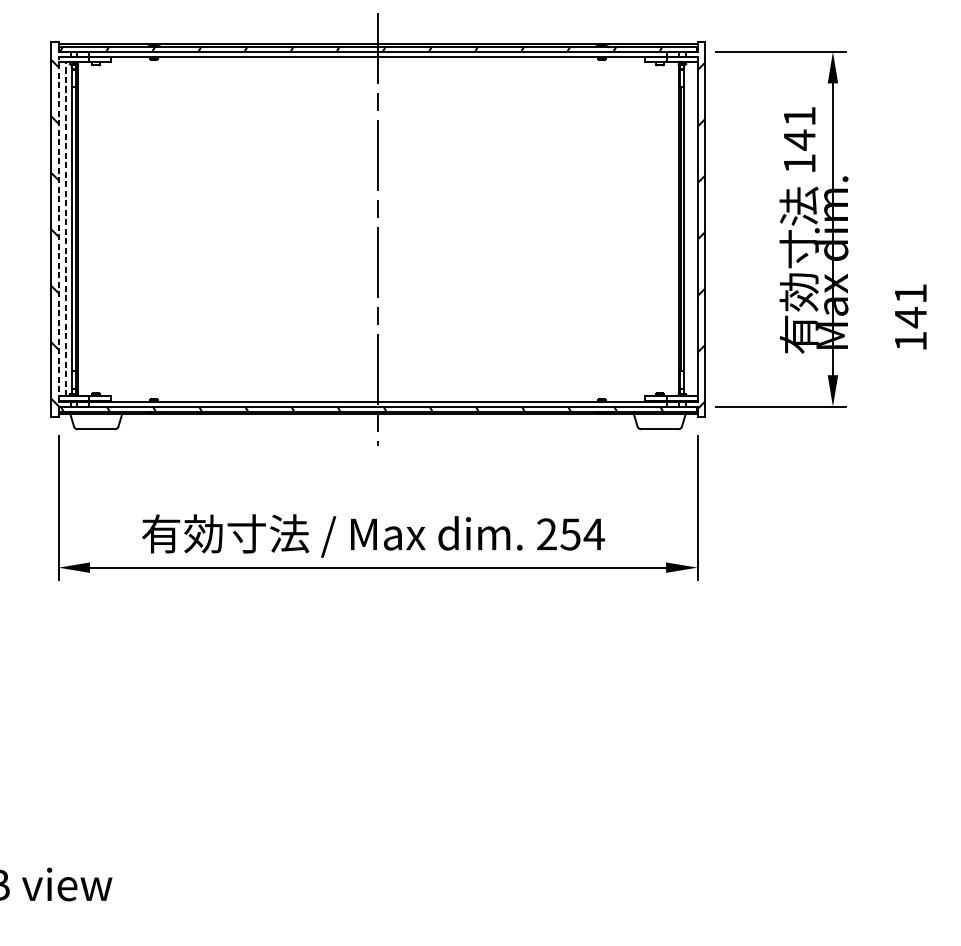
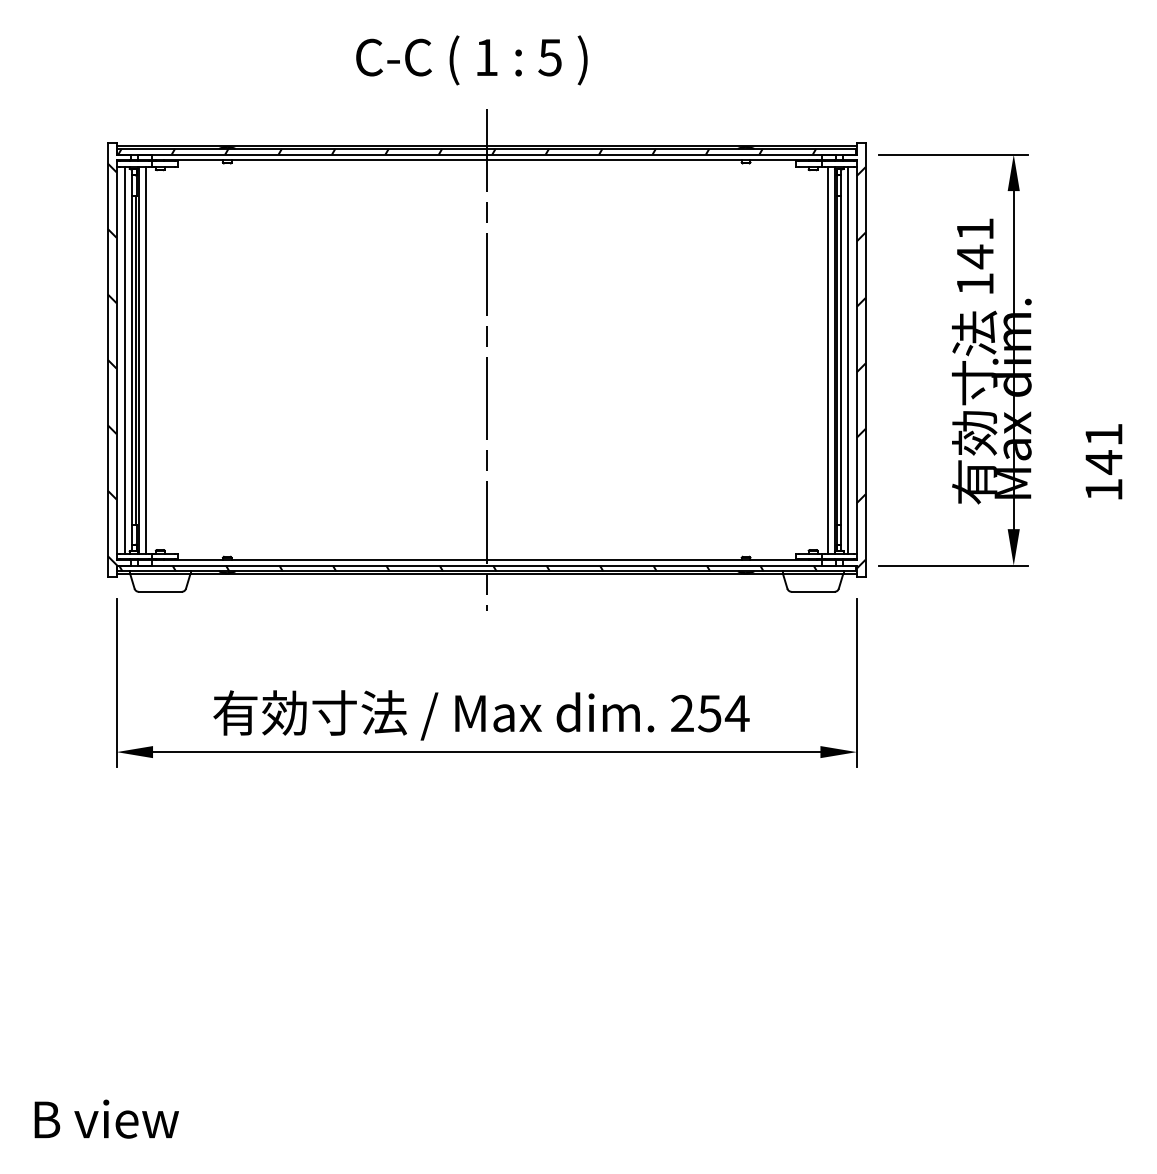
line: (83, 228) -> (145, 359), added
line: (672, 228) -> (827, 359), added
line: (690, 228) -> (848, 359), added
line: (58, 229) -> (116, 360), dashed -> solid
line: (66, 229) -> (125, 360), dashed -> solid

